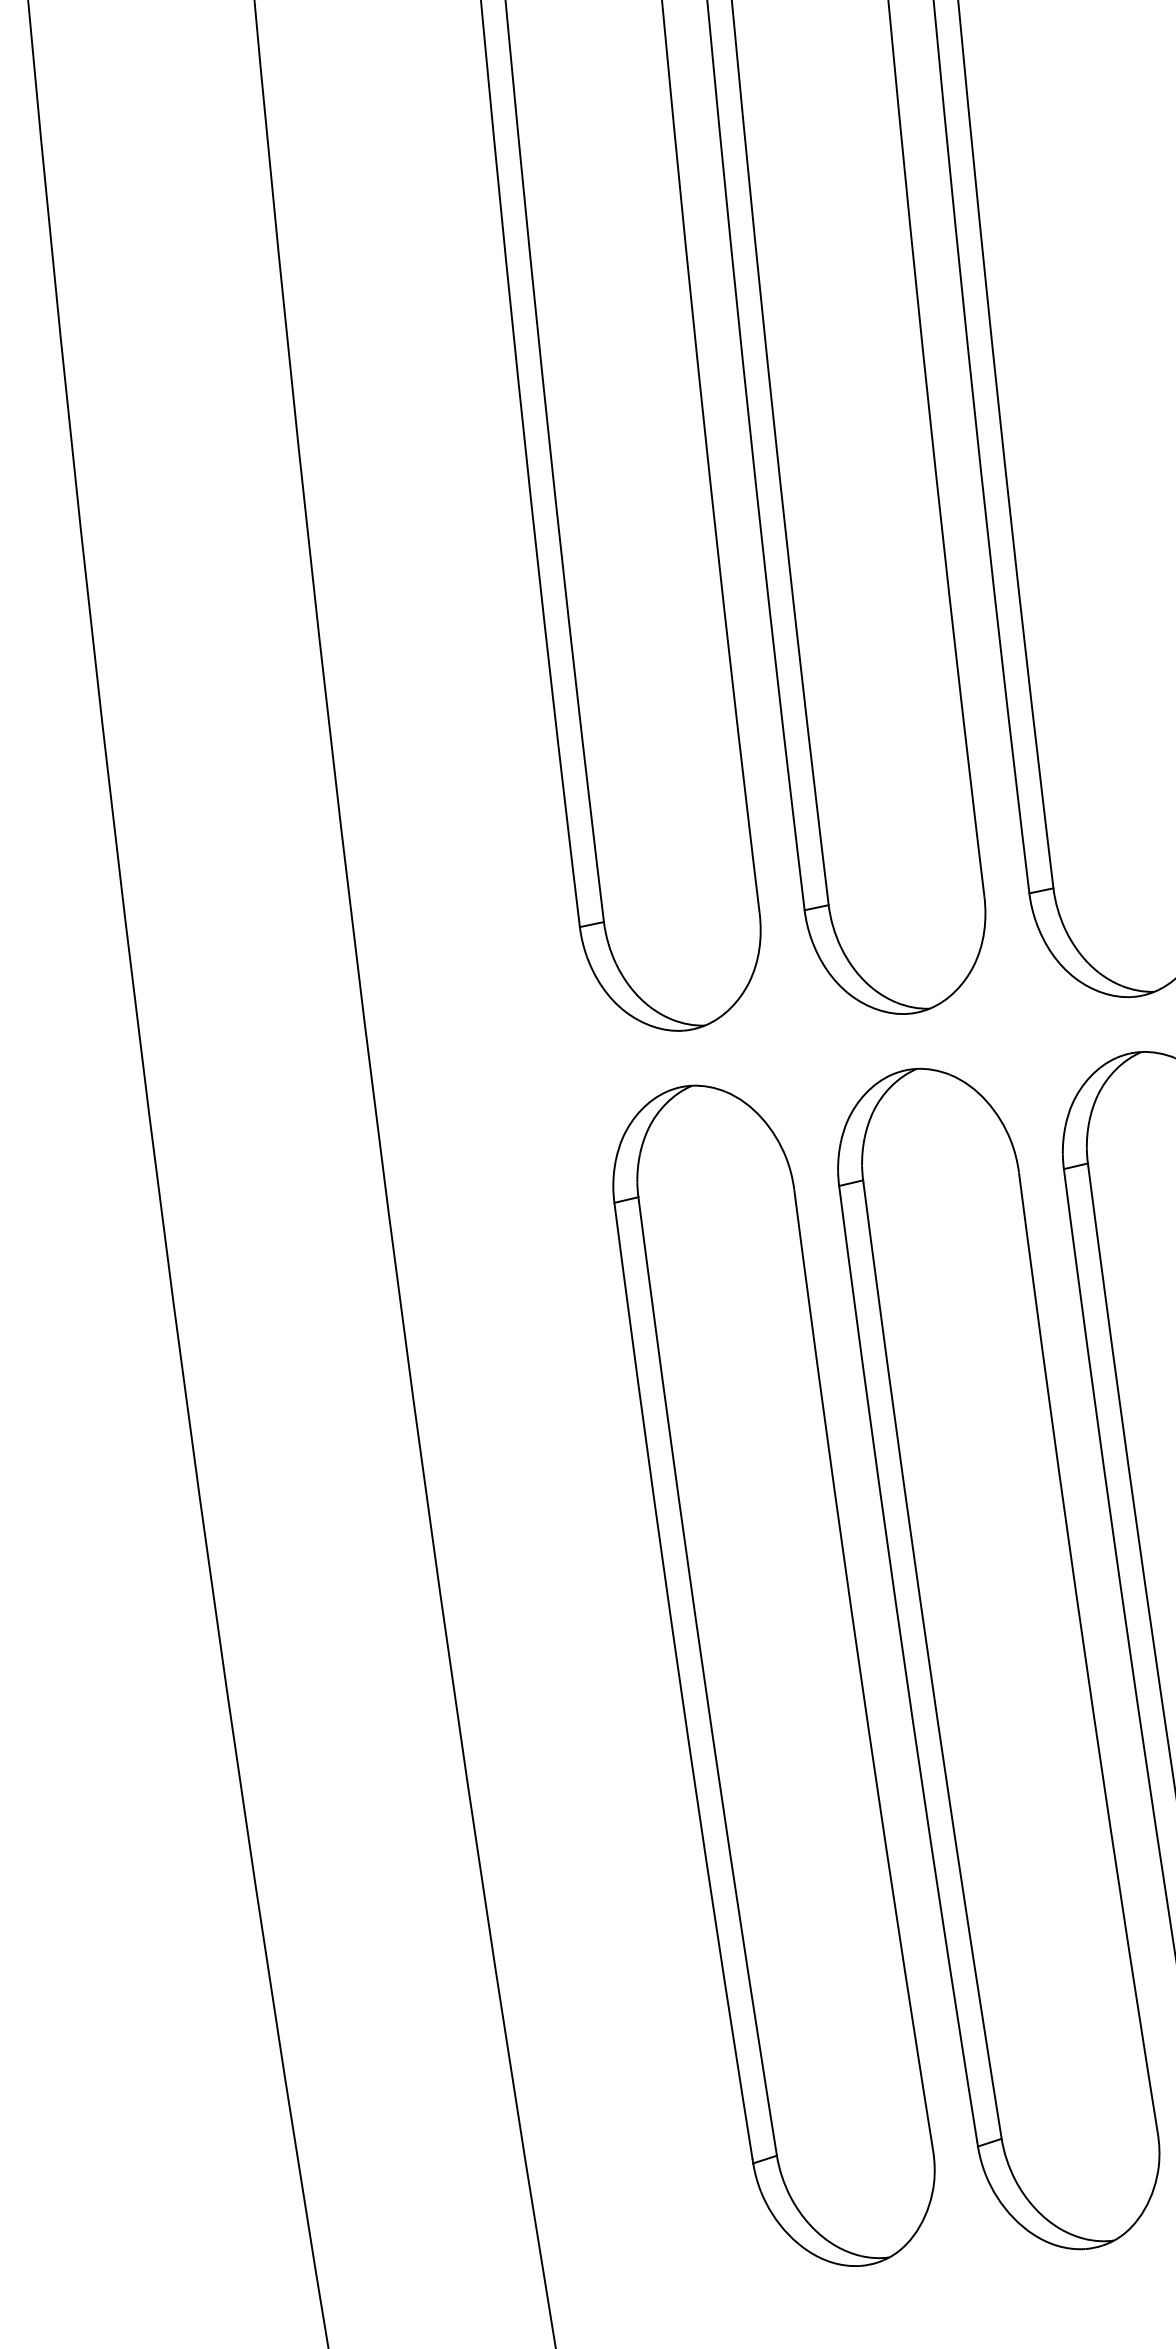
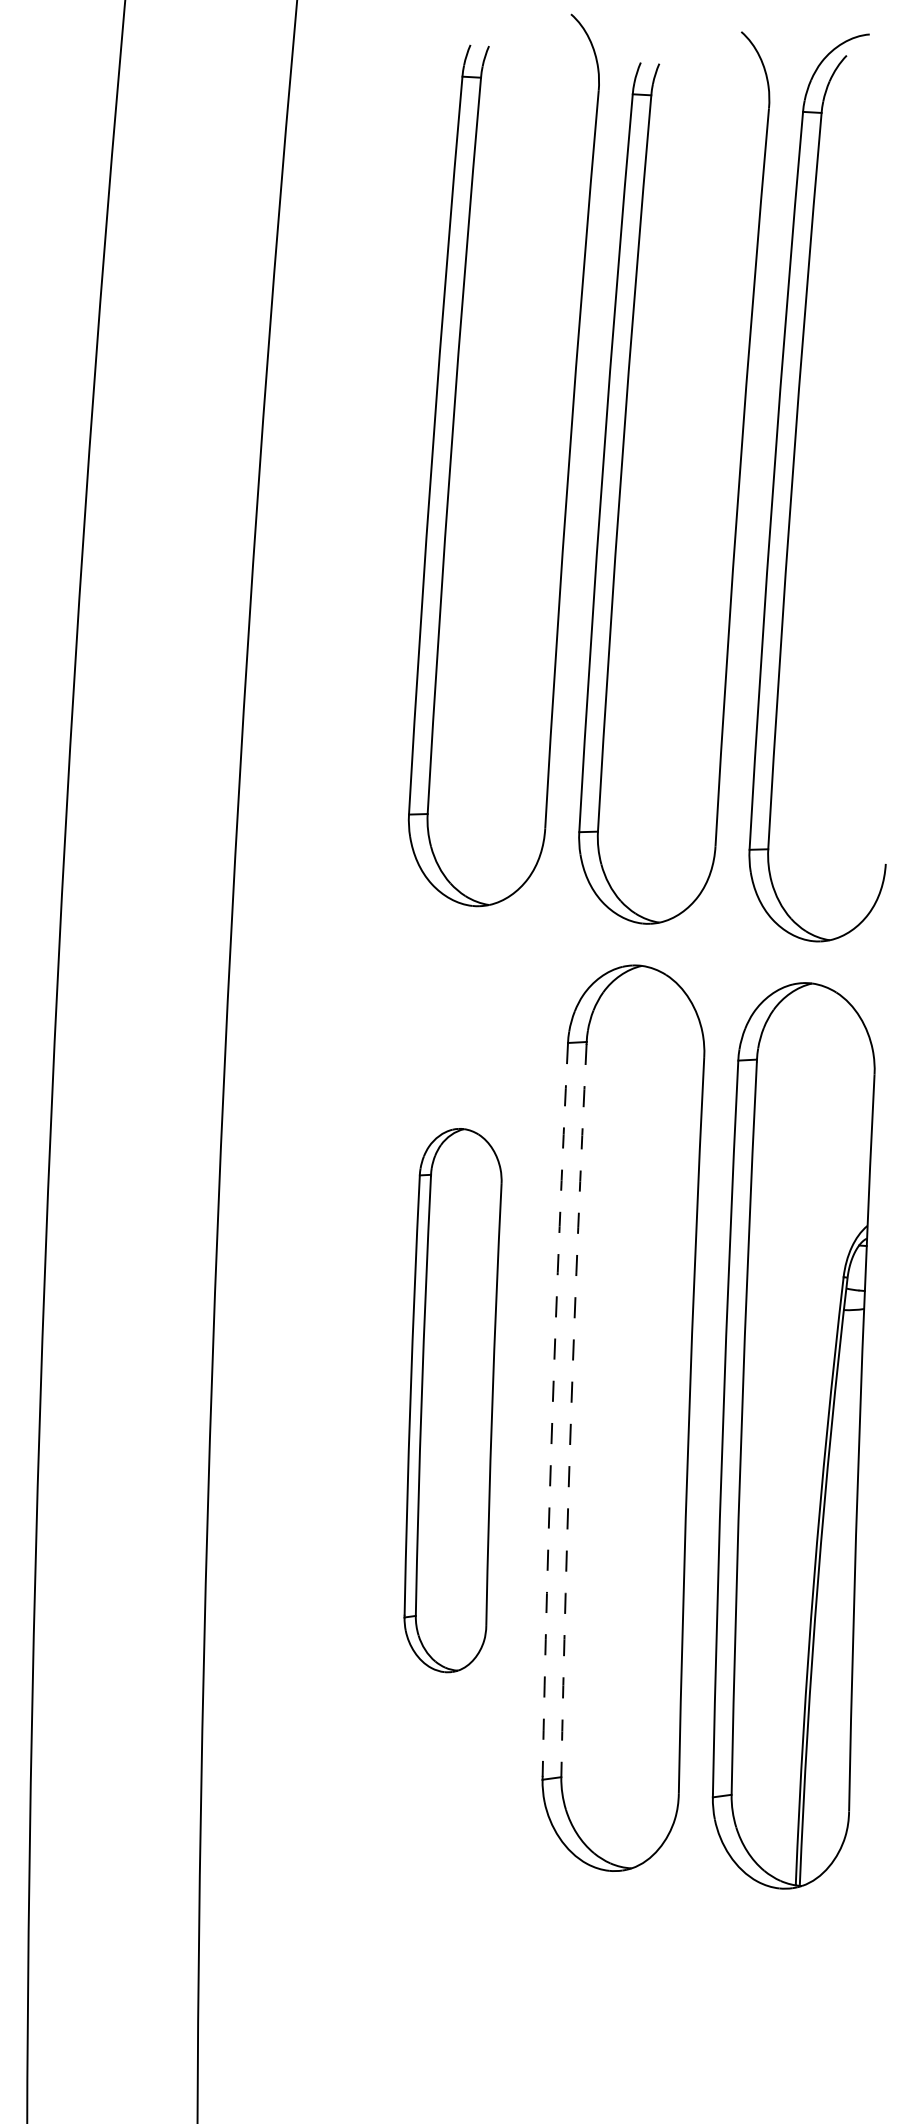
arc: (929, 1661) -> (571, 1410), solid -> dashed
arc: (904, 1664) -> (552, 1409), solid -> dashed
part: (772, 1676) -> (452, 1400), size x0.6

